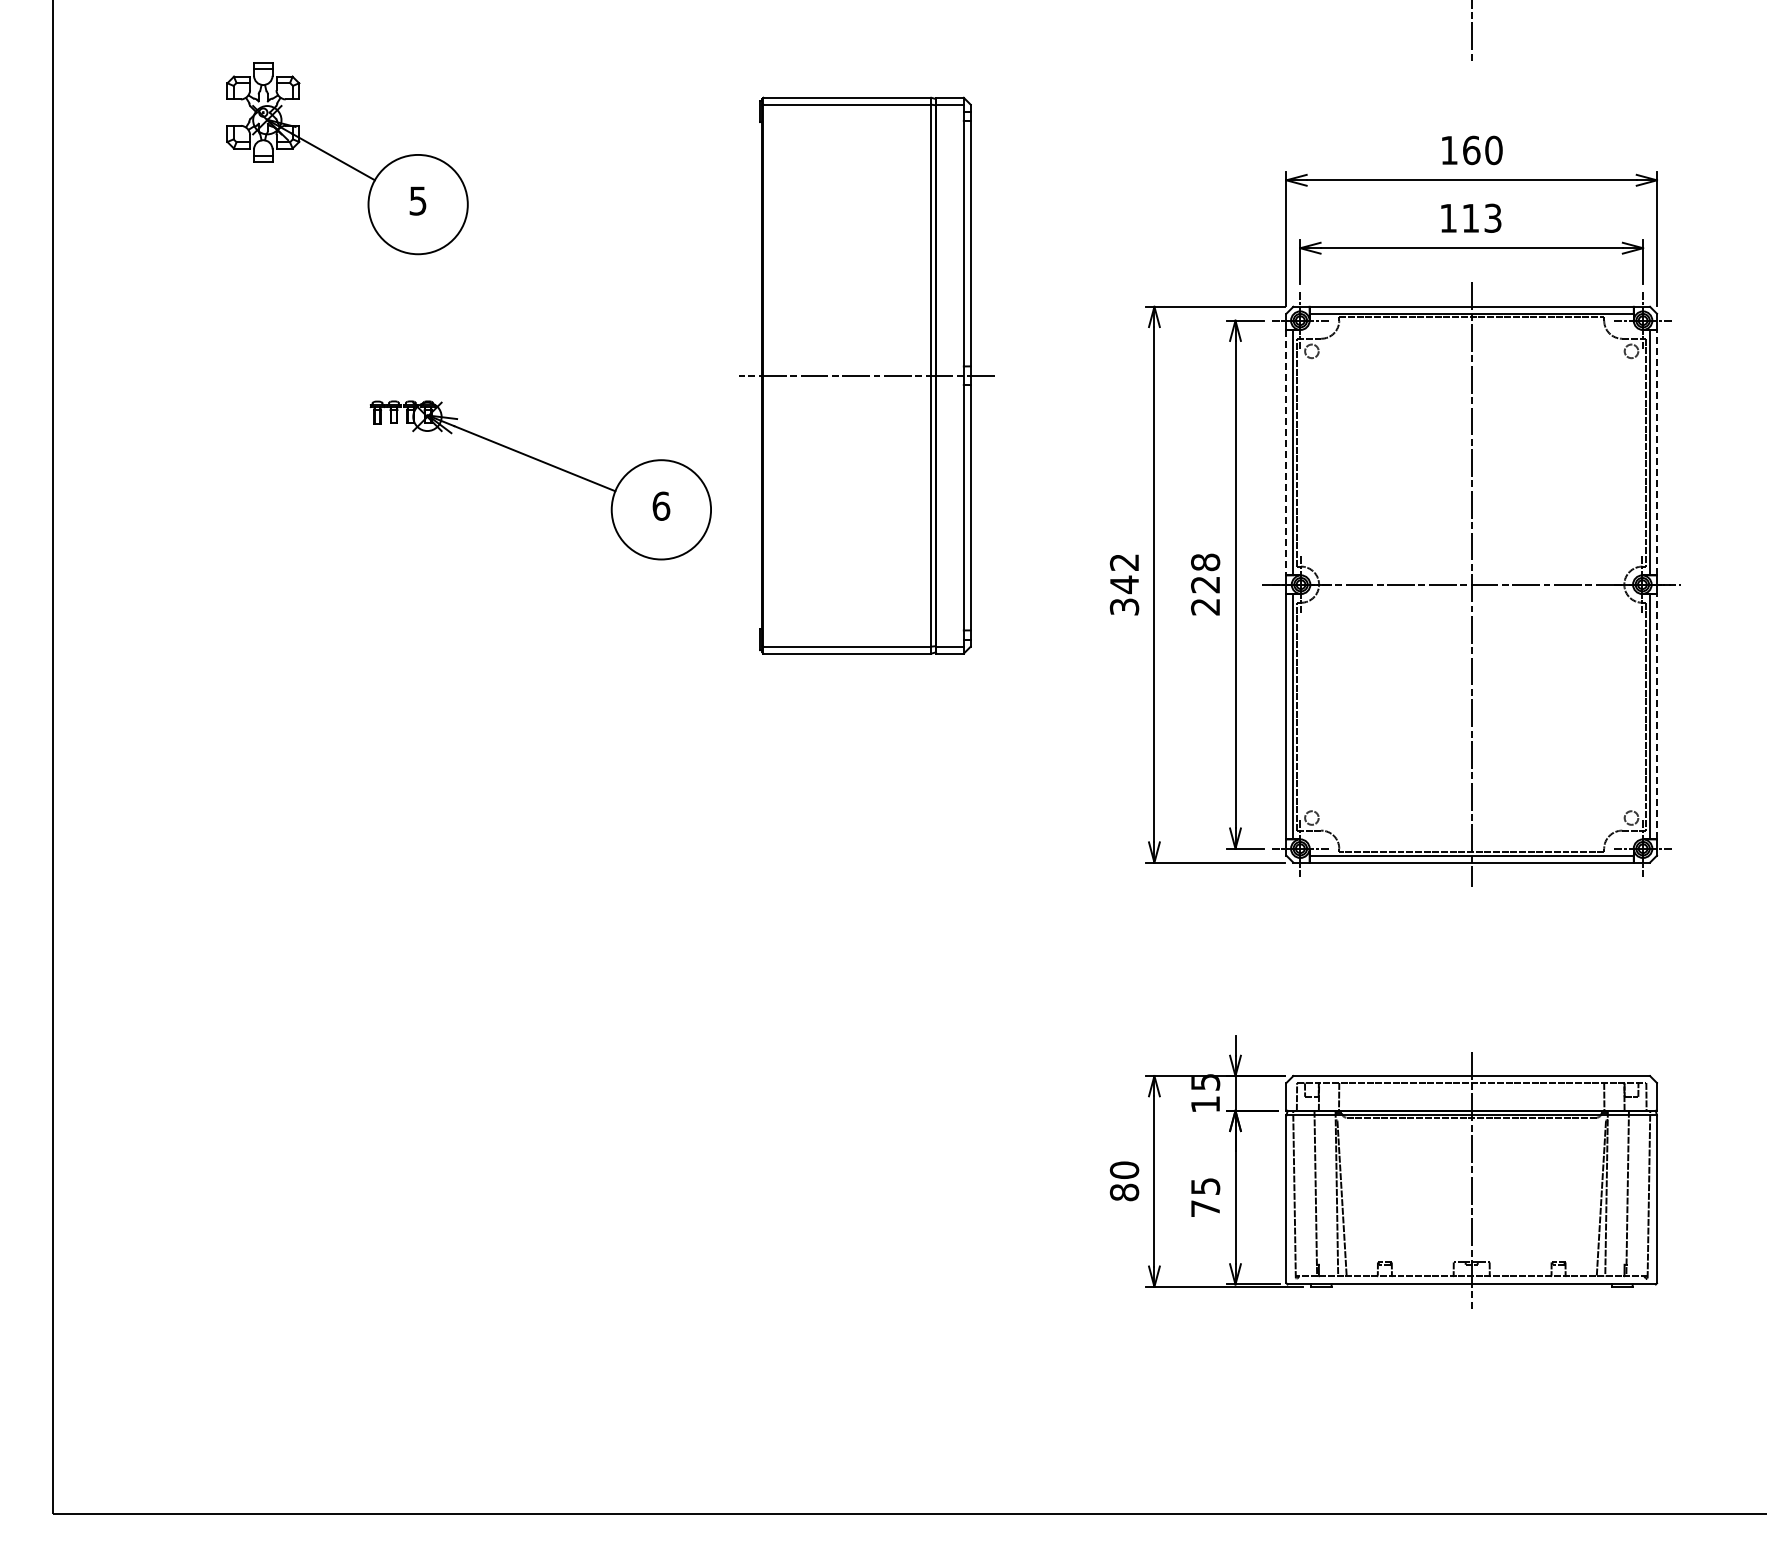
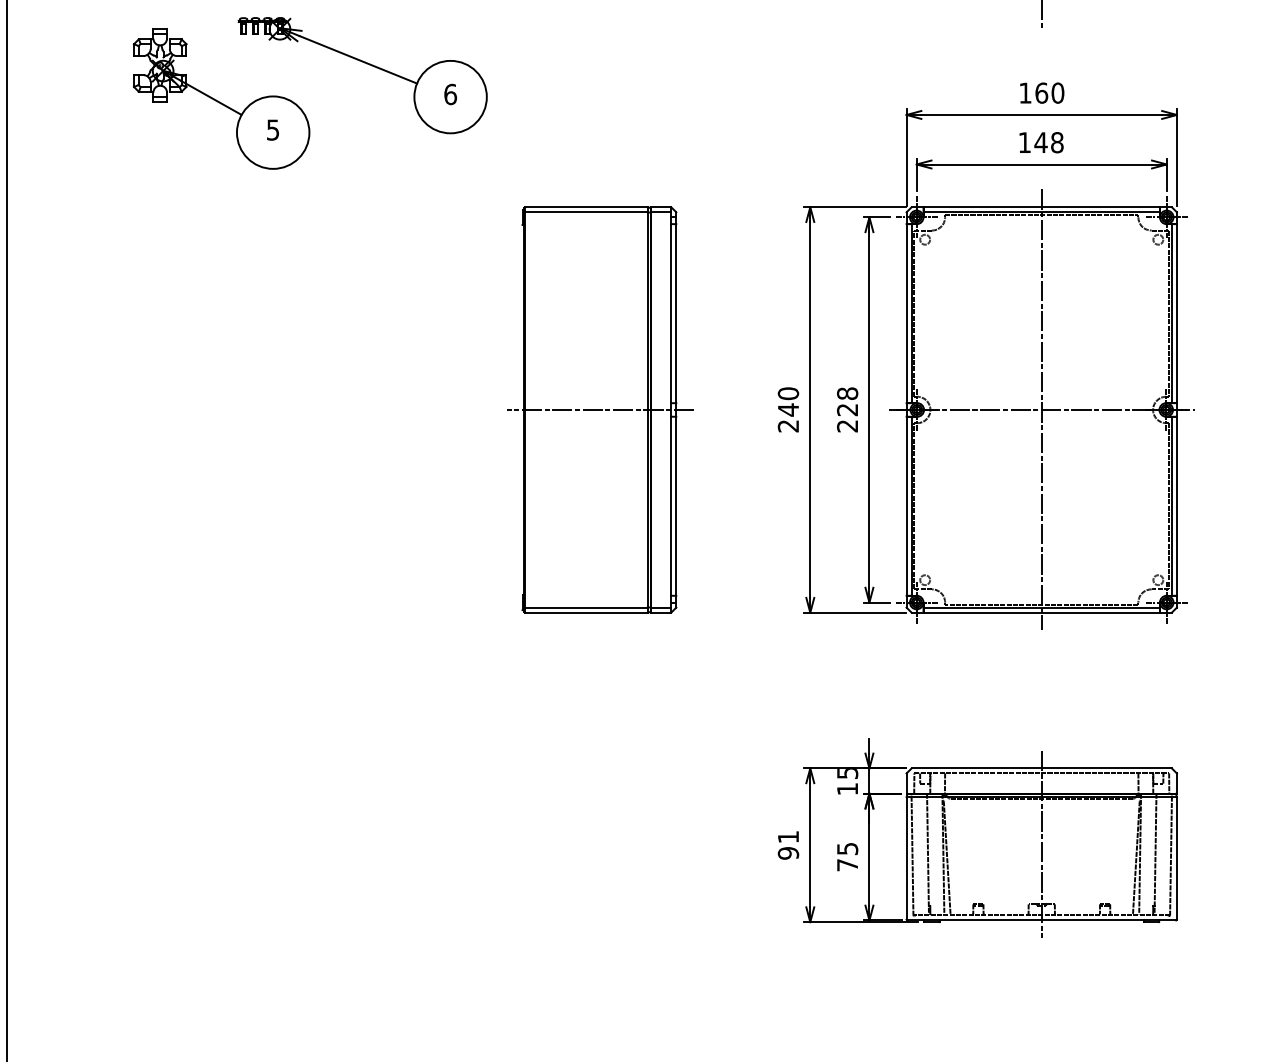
text: (1481, 217) -> (1048, 142), 113 -> 148
part: (866, 375) -> (600, 409), moved
line: (1286, 452) -> (906, 313), dashed -> solid
line: (1656, 452) -> (1176, 313), dashed -> solid
part: (548, 465) -> (368, 64), moved
text: (1124, 584) -> (788, 409), 342 -> 240
line: (1656, 716) -> (1176, 506), dashed -> solid
text: (1124, 1181) -> (788, 845), 80 -> 91

